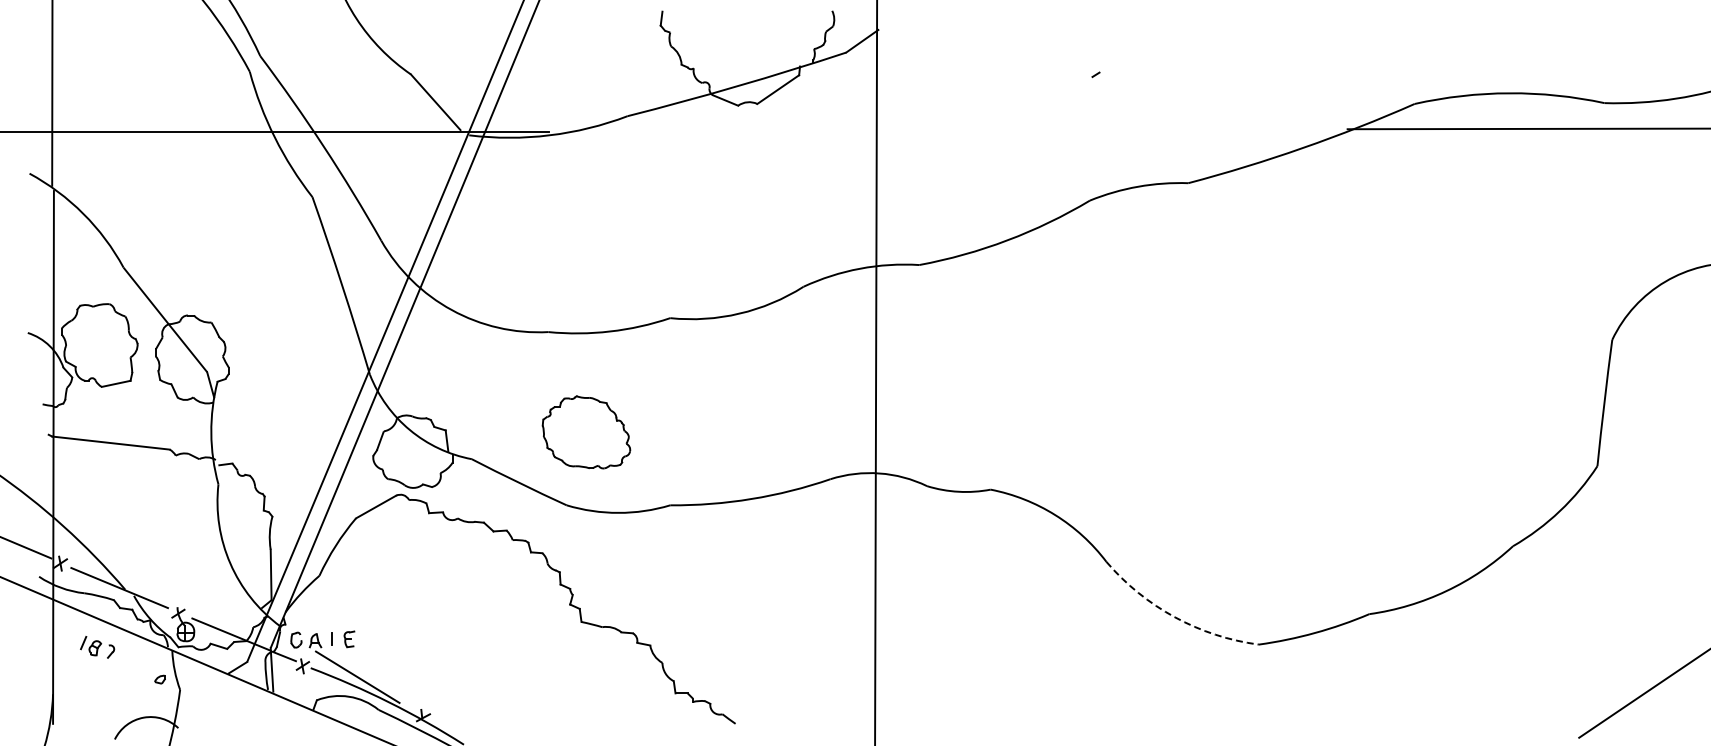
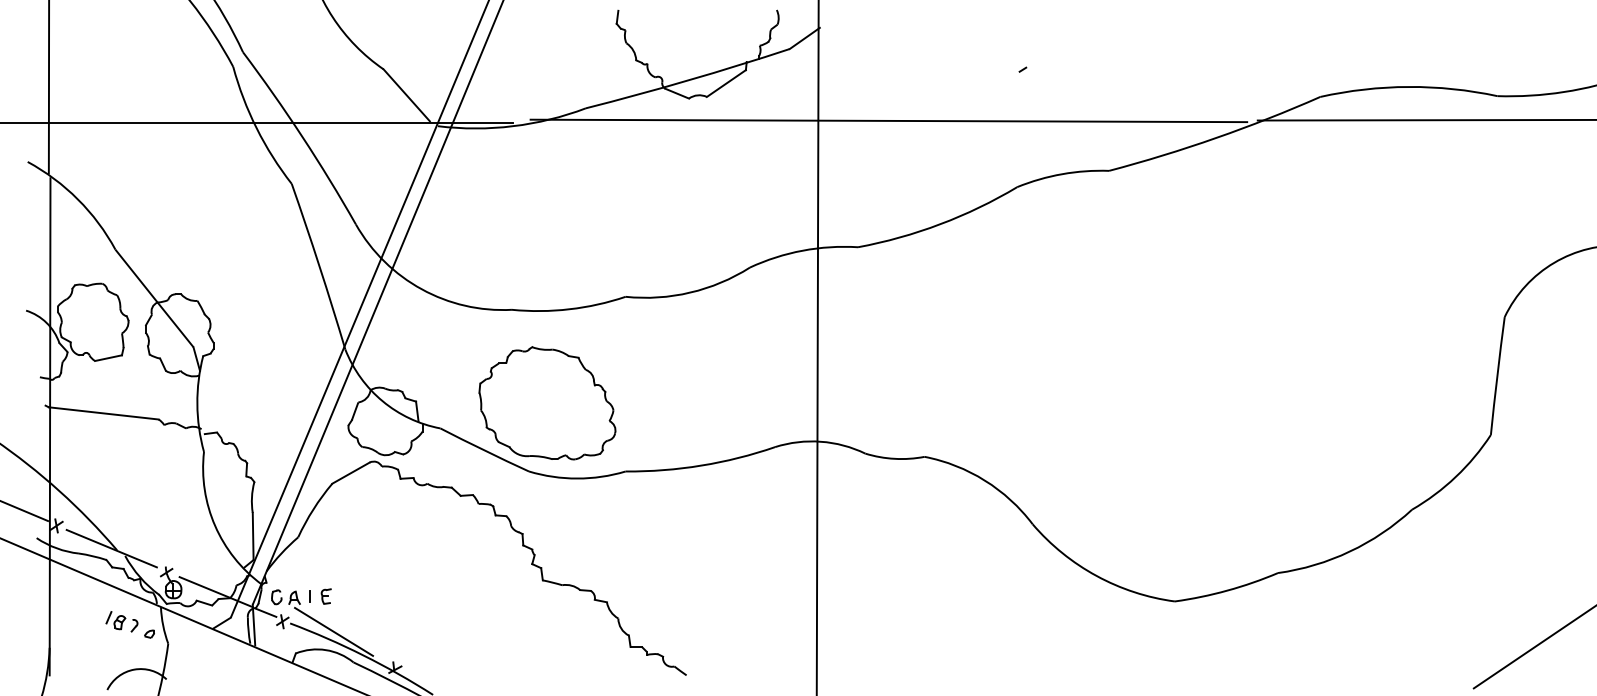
line: (952, 129) -> (889, 120), added
part: (586, 432) -> (547, 403), size x1.67
arc: (1175, 617) -> (1097, 576), dashed -> solid
part: (97, 647) -> (121, 621), moved

